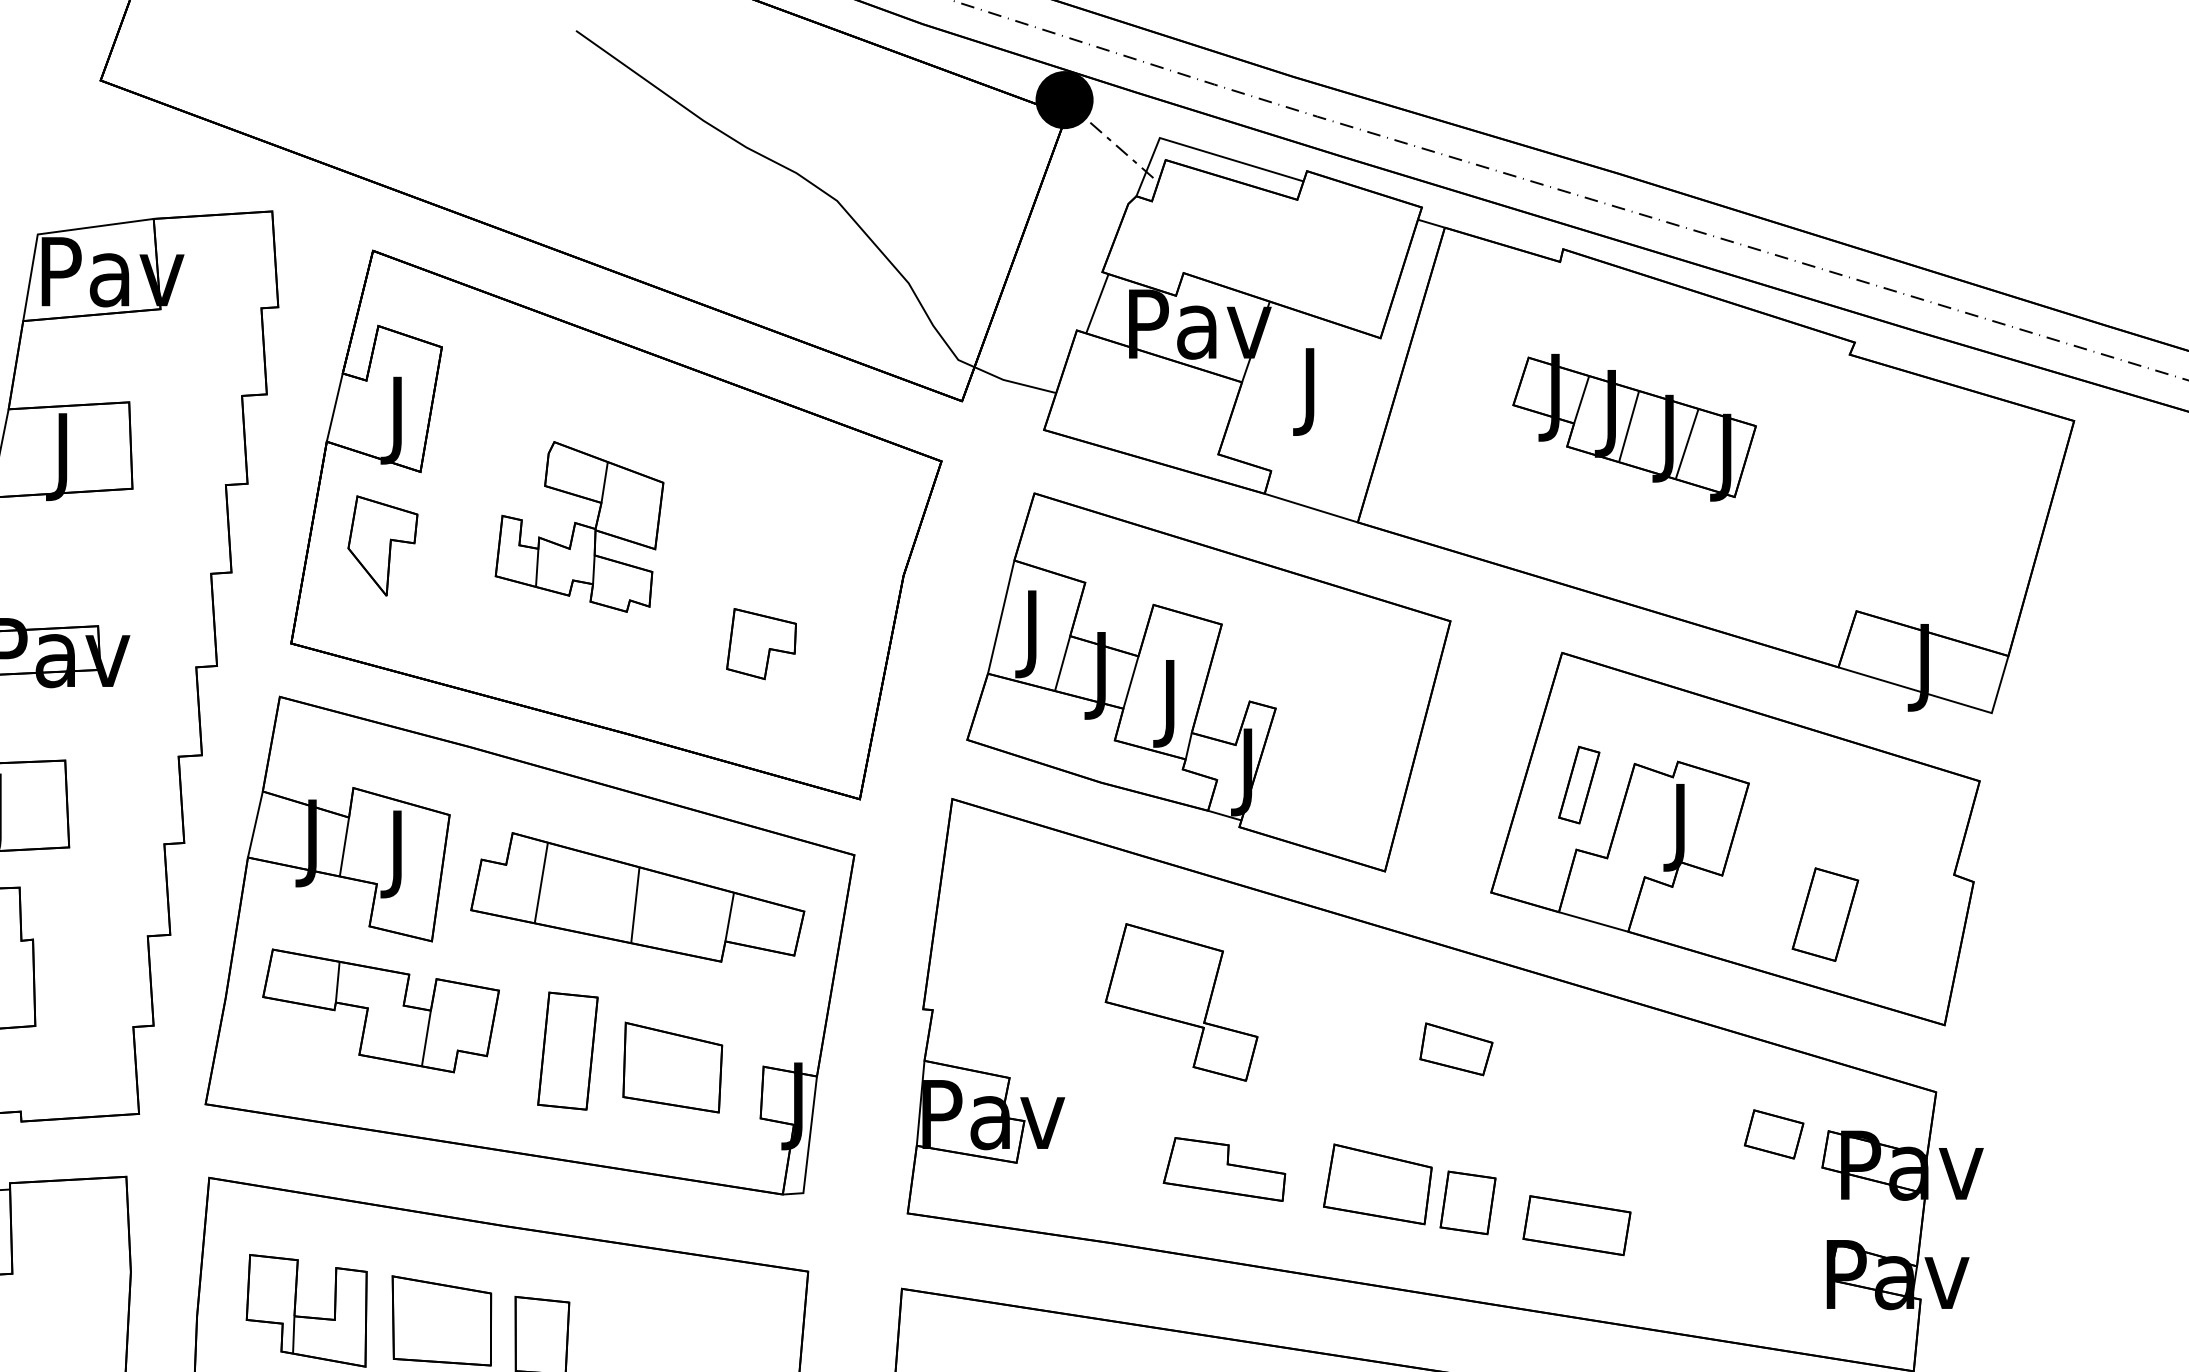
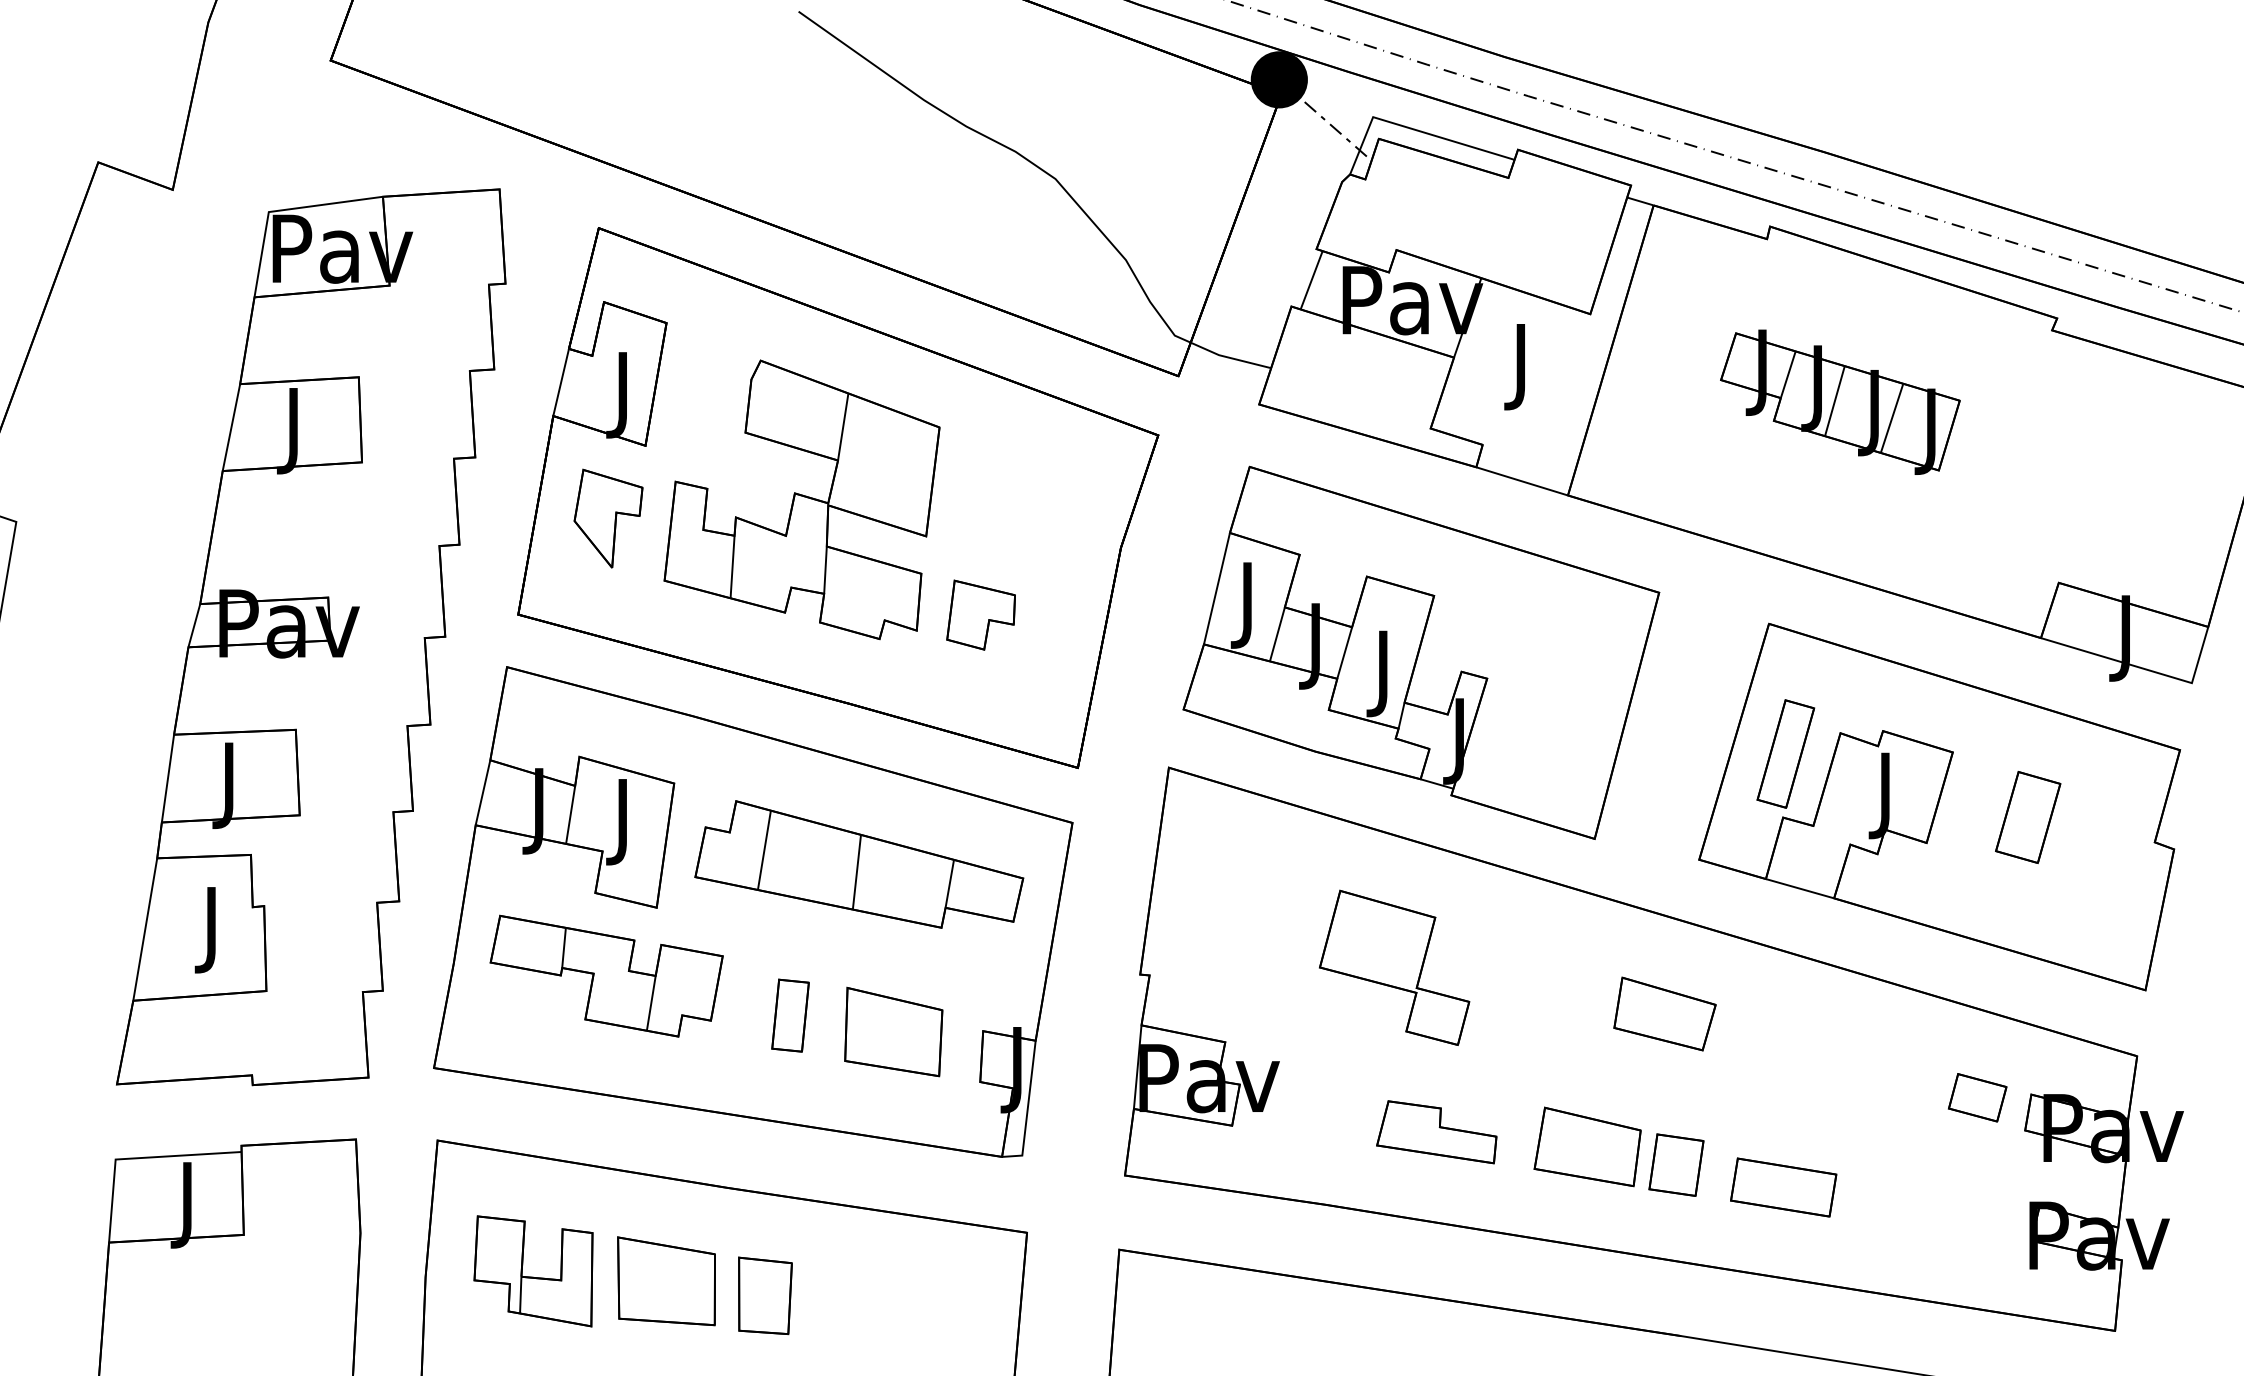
part: (579, 526) -> (801, 499), size x1.67
part: (1578, 784) -> (1785, 753), size x1.43
part: (1825, 914) -> (2028, 817), moved
part: (1455, 1048) -> (1664, 1013), size x1.43
part: (567, 1050) -> (790, 1015), size x0.62

